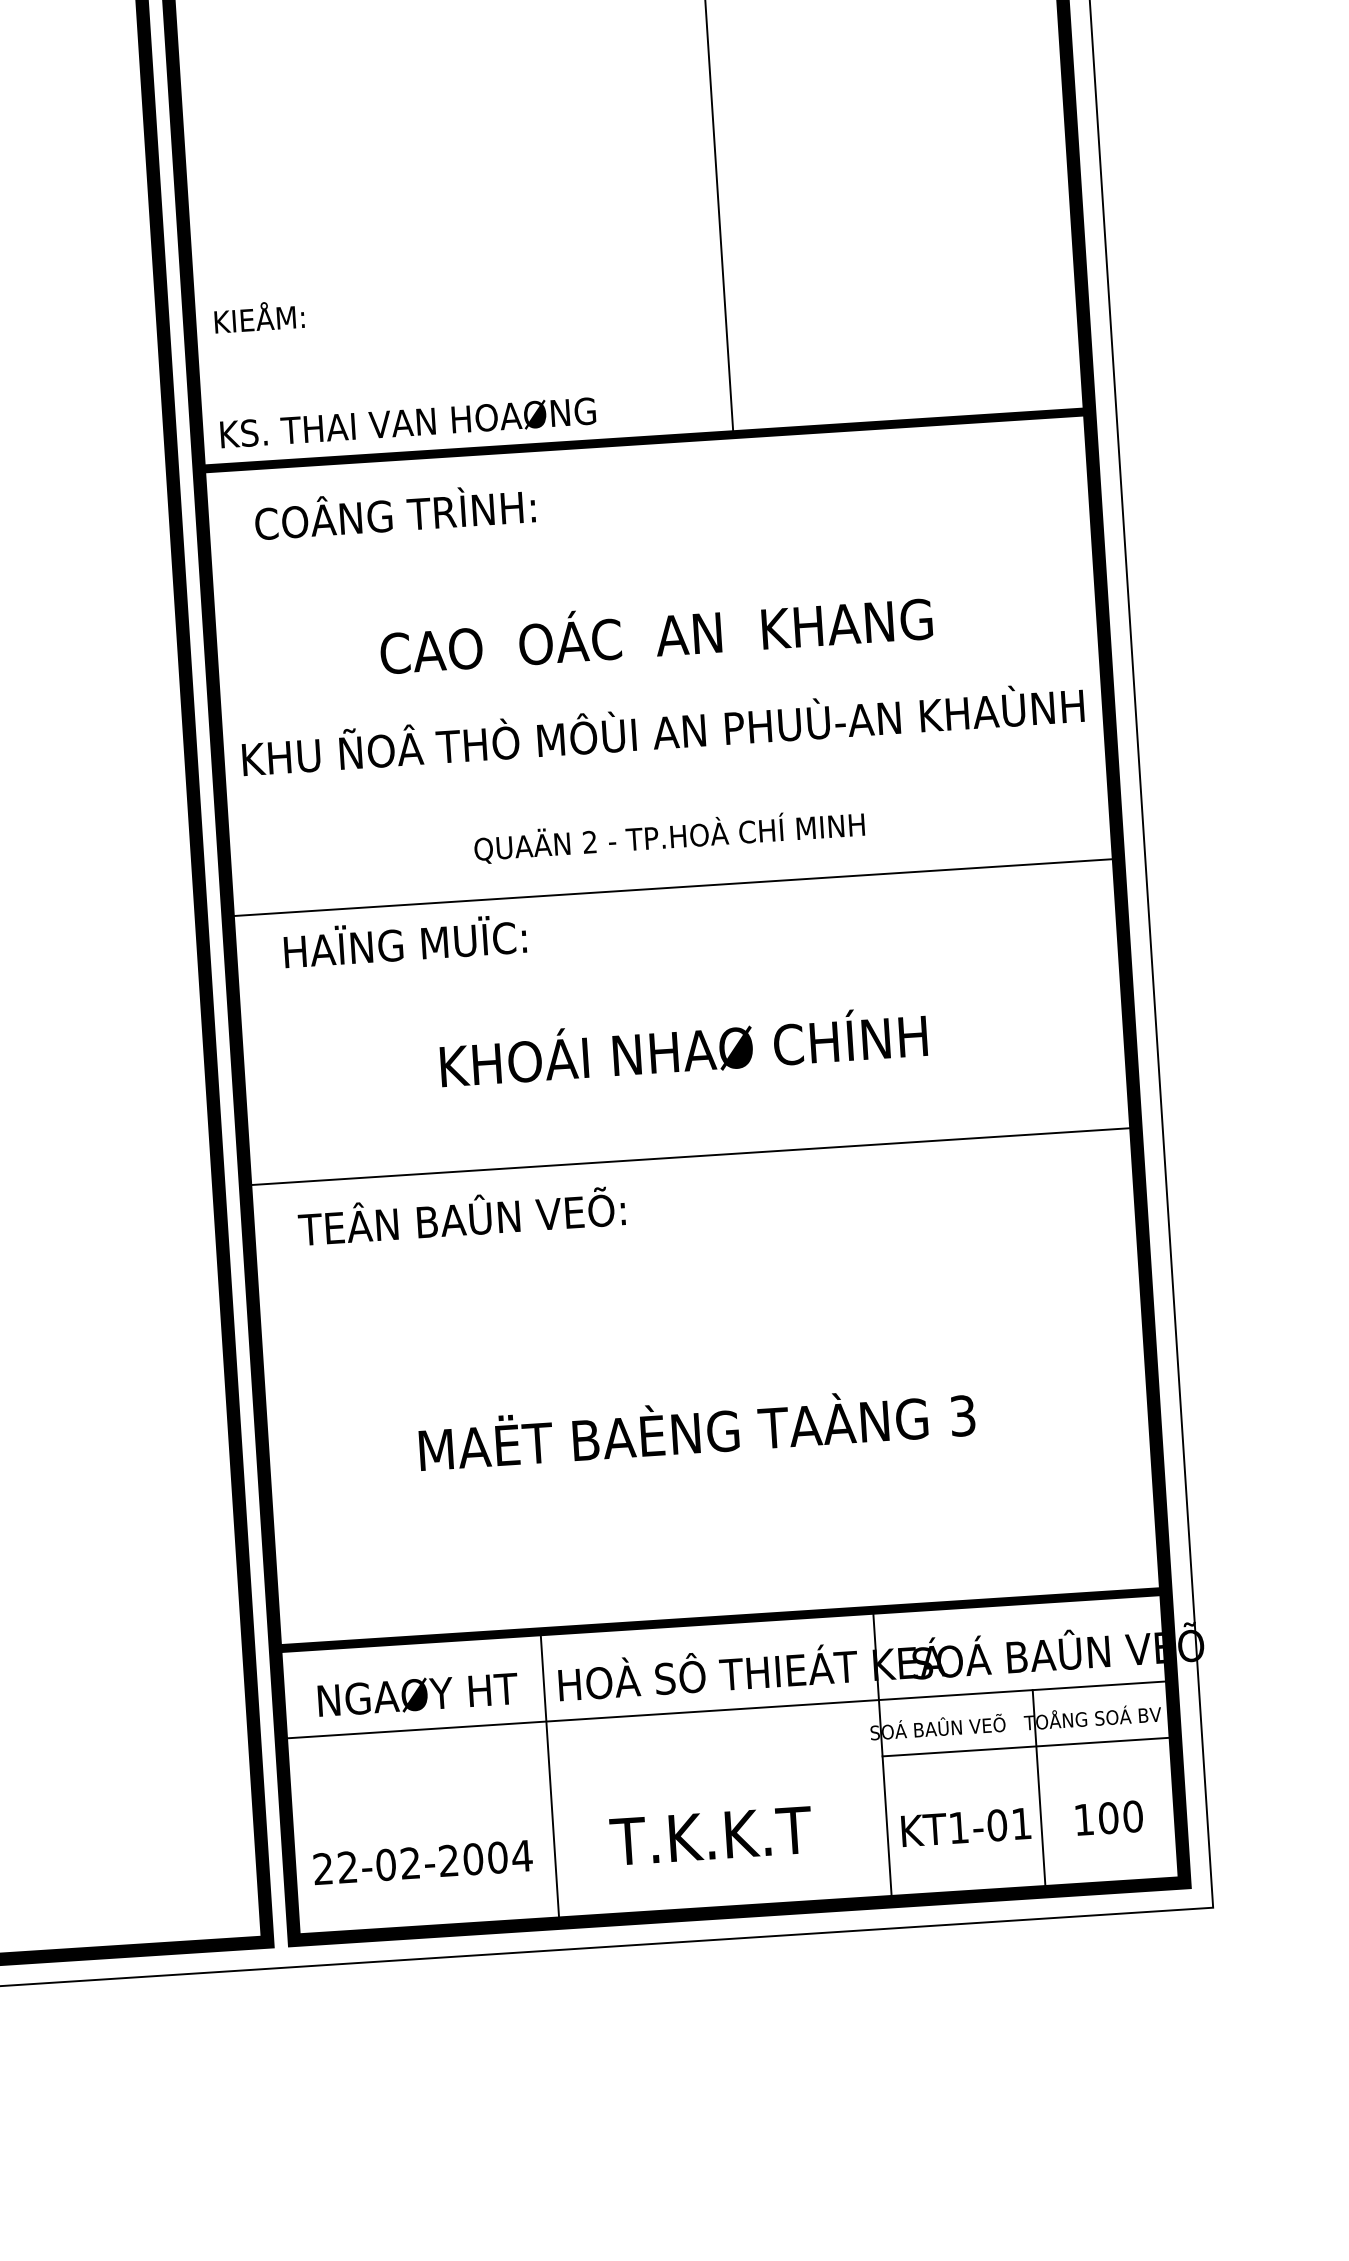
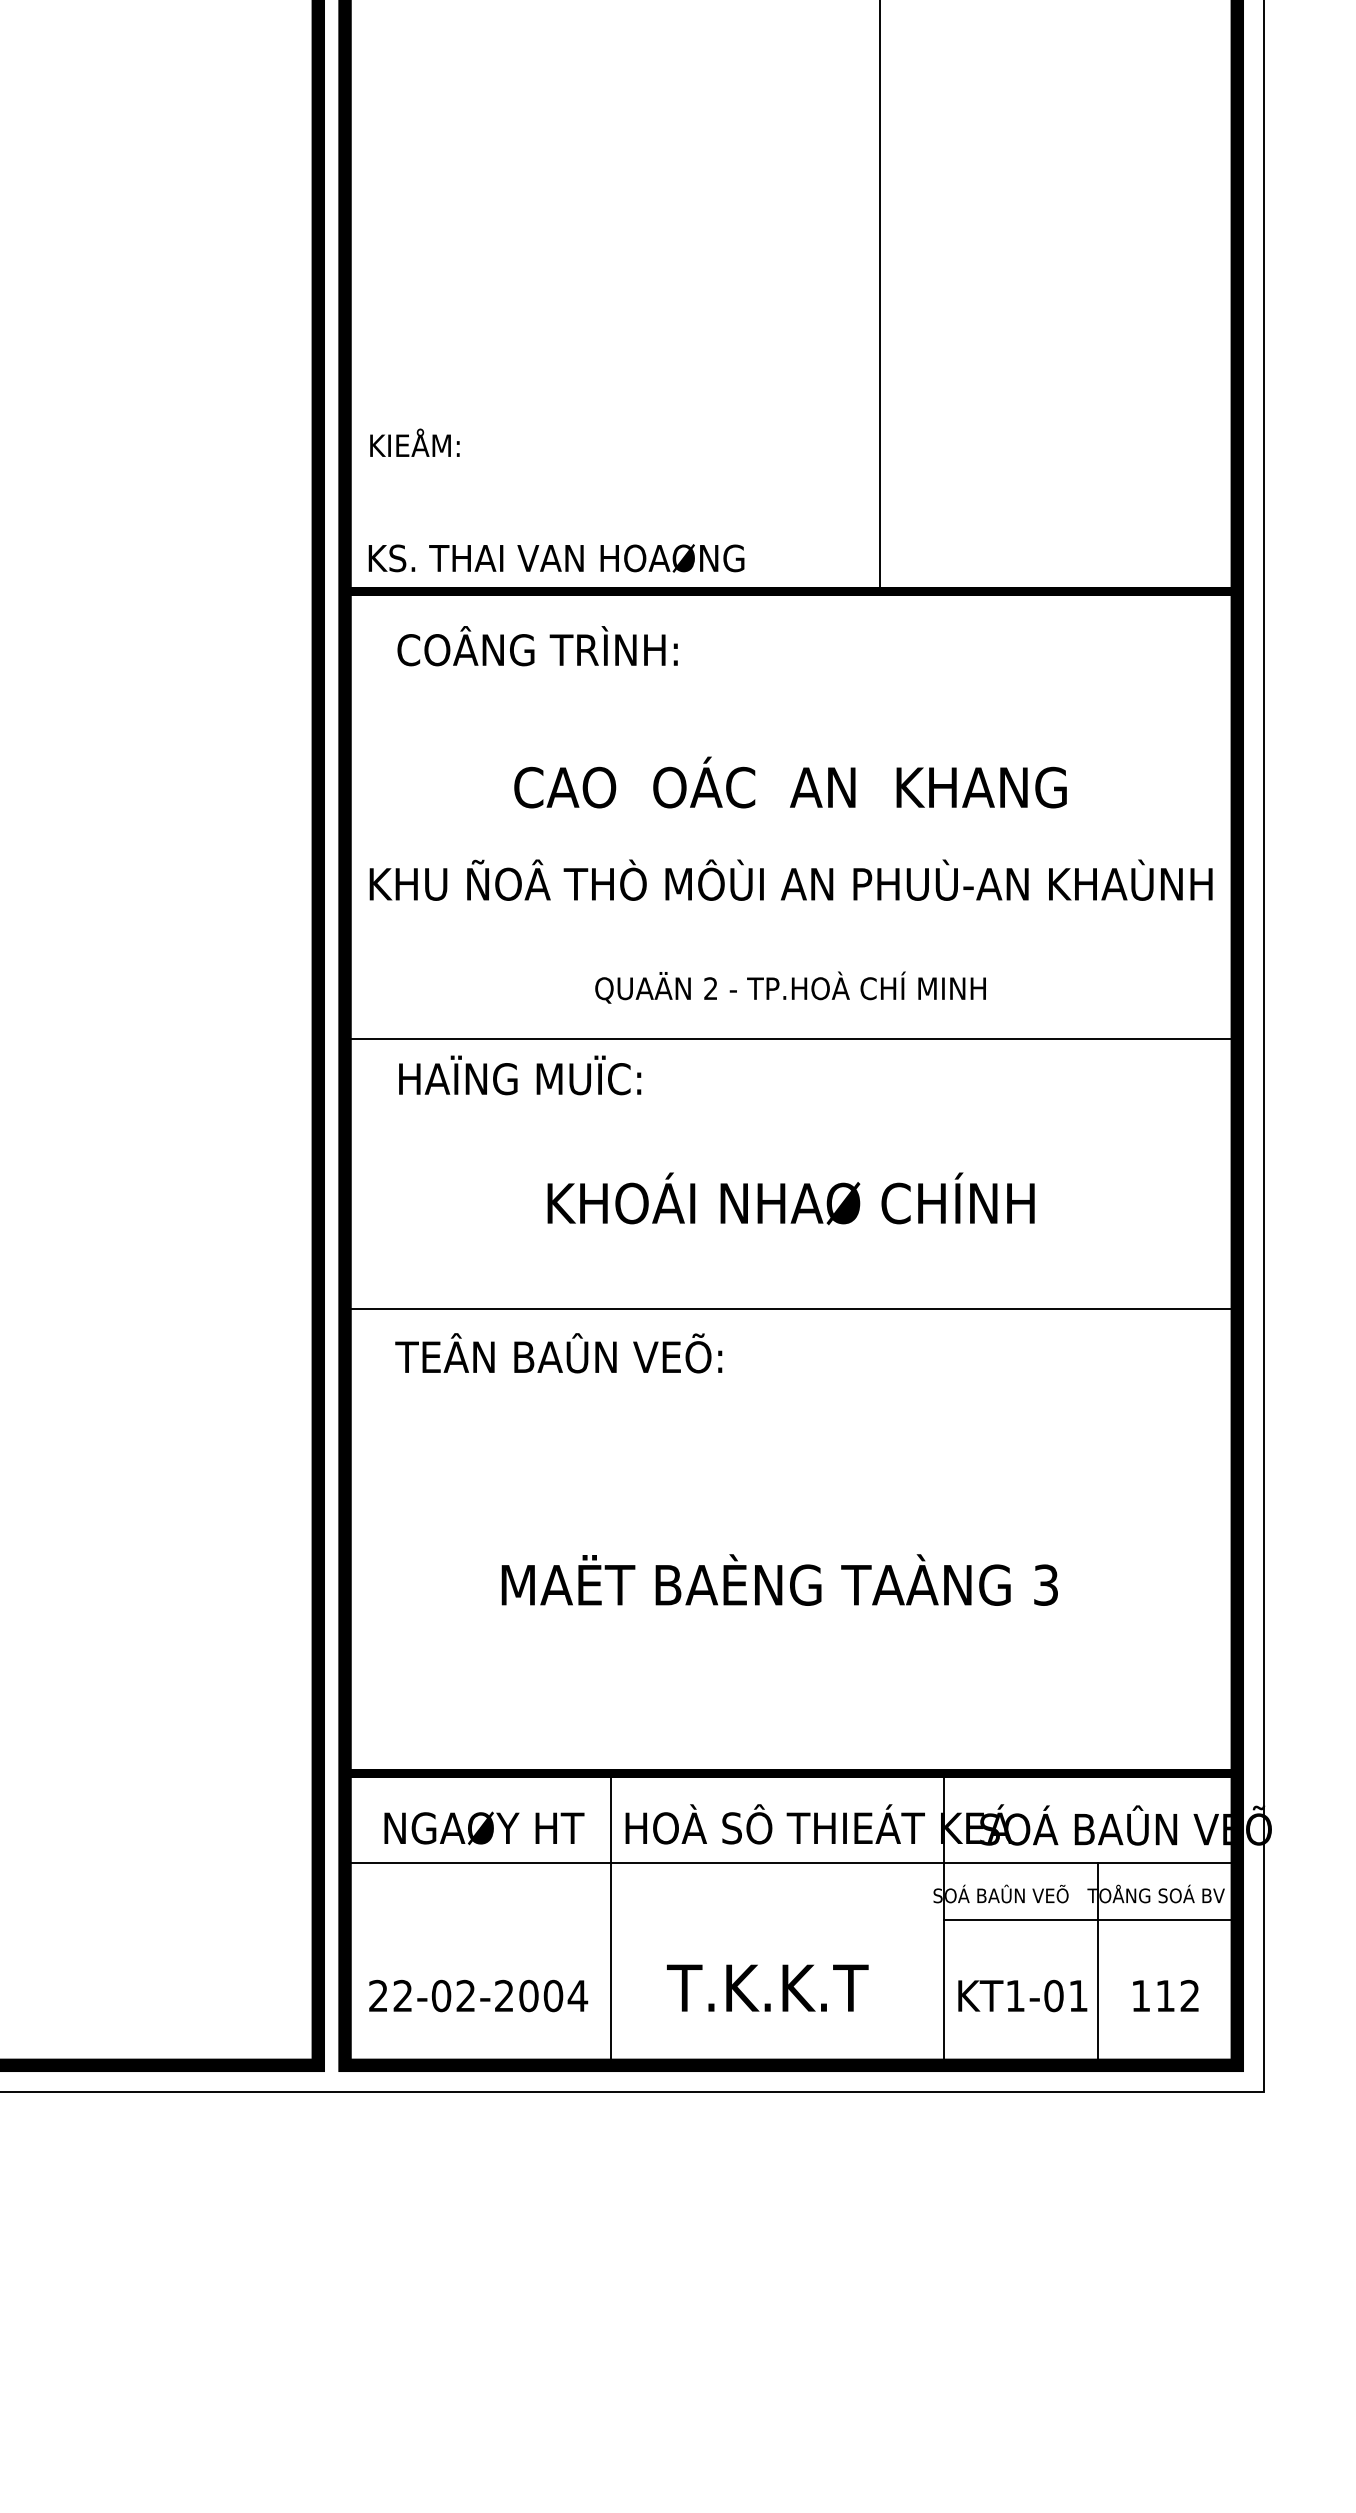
text: (1120, 1816) -> (1177, 1995), 100 -> 112

